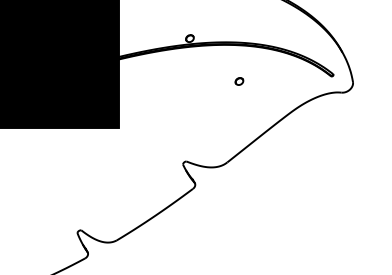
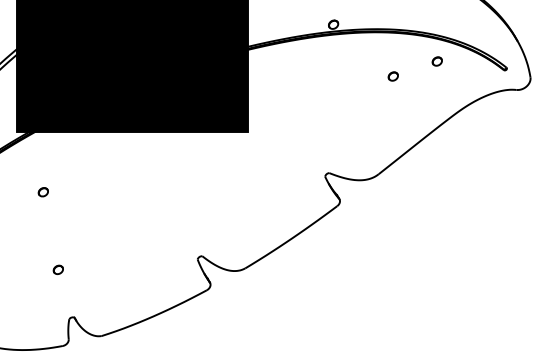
part: (275, 69) -> (436, 61), added

